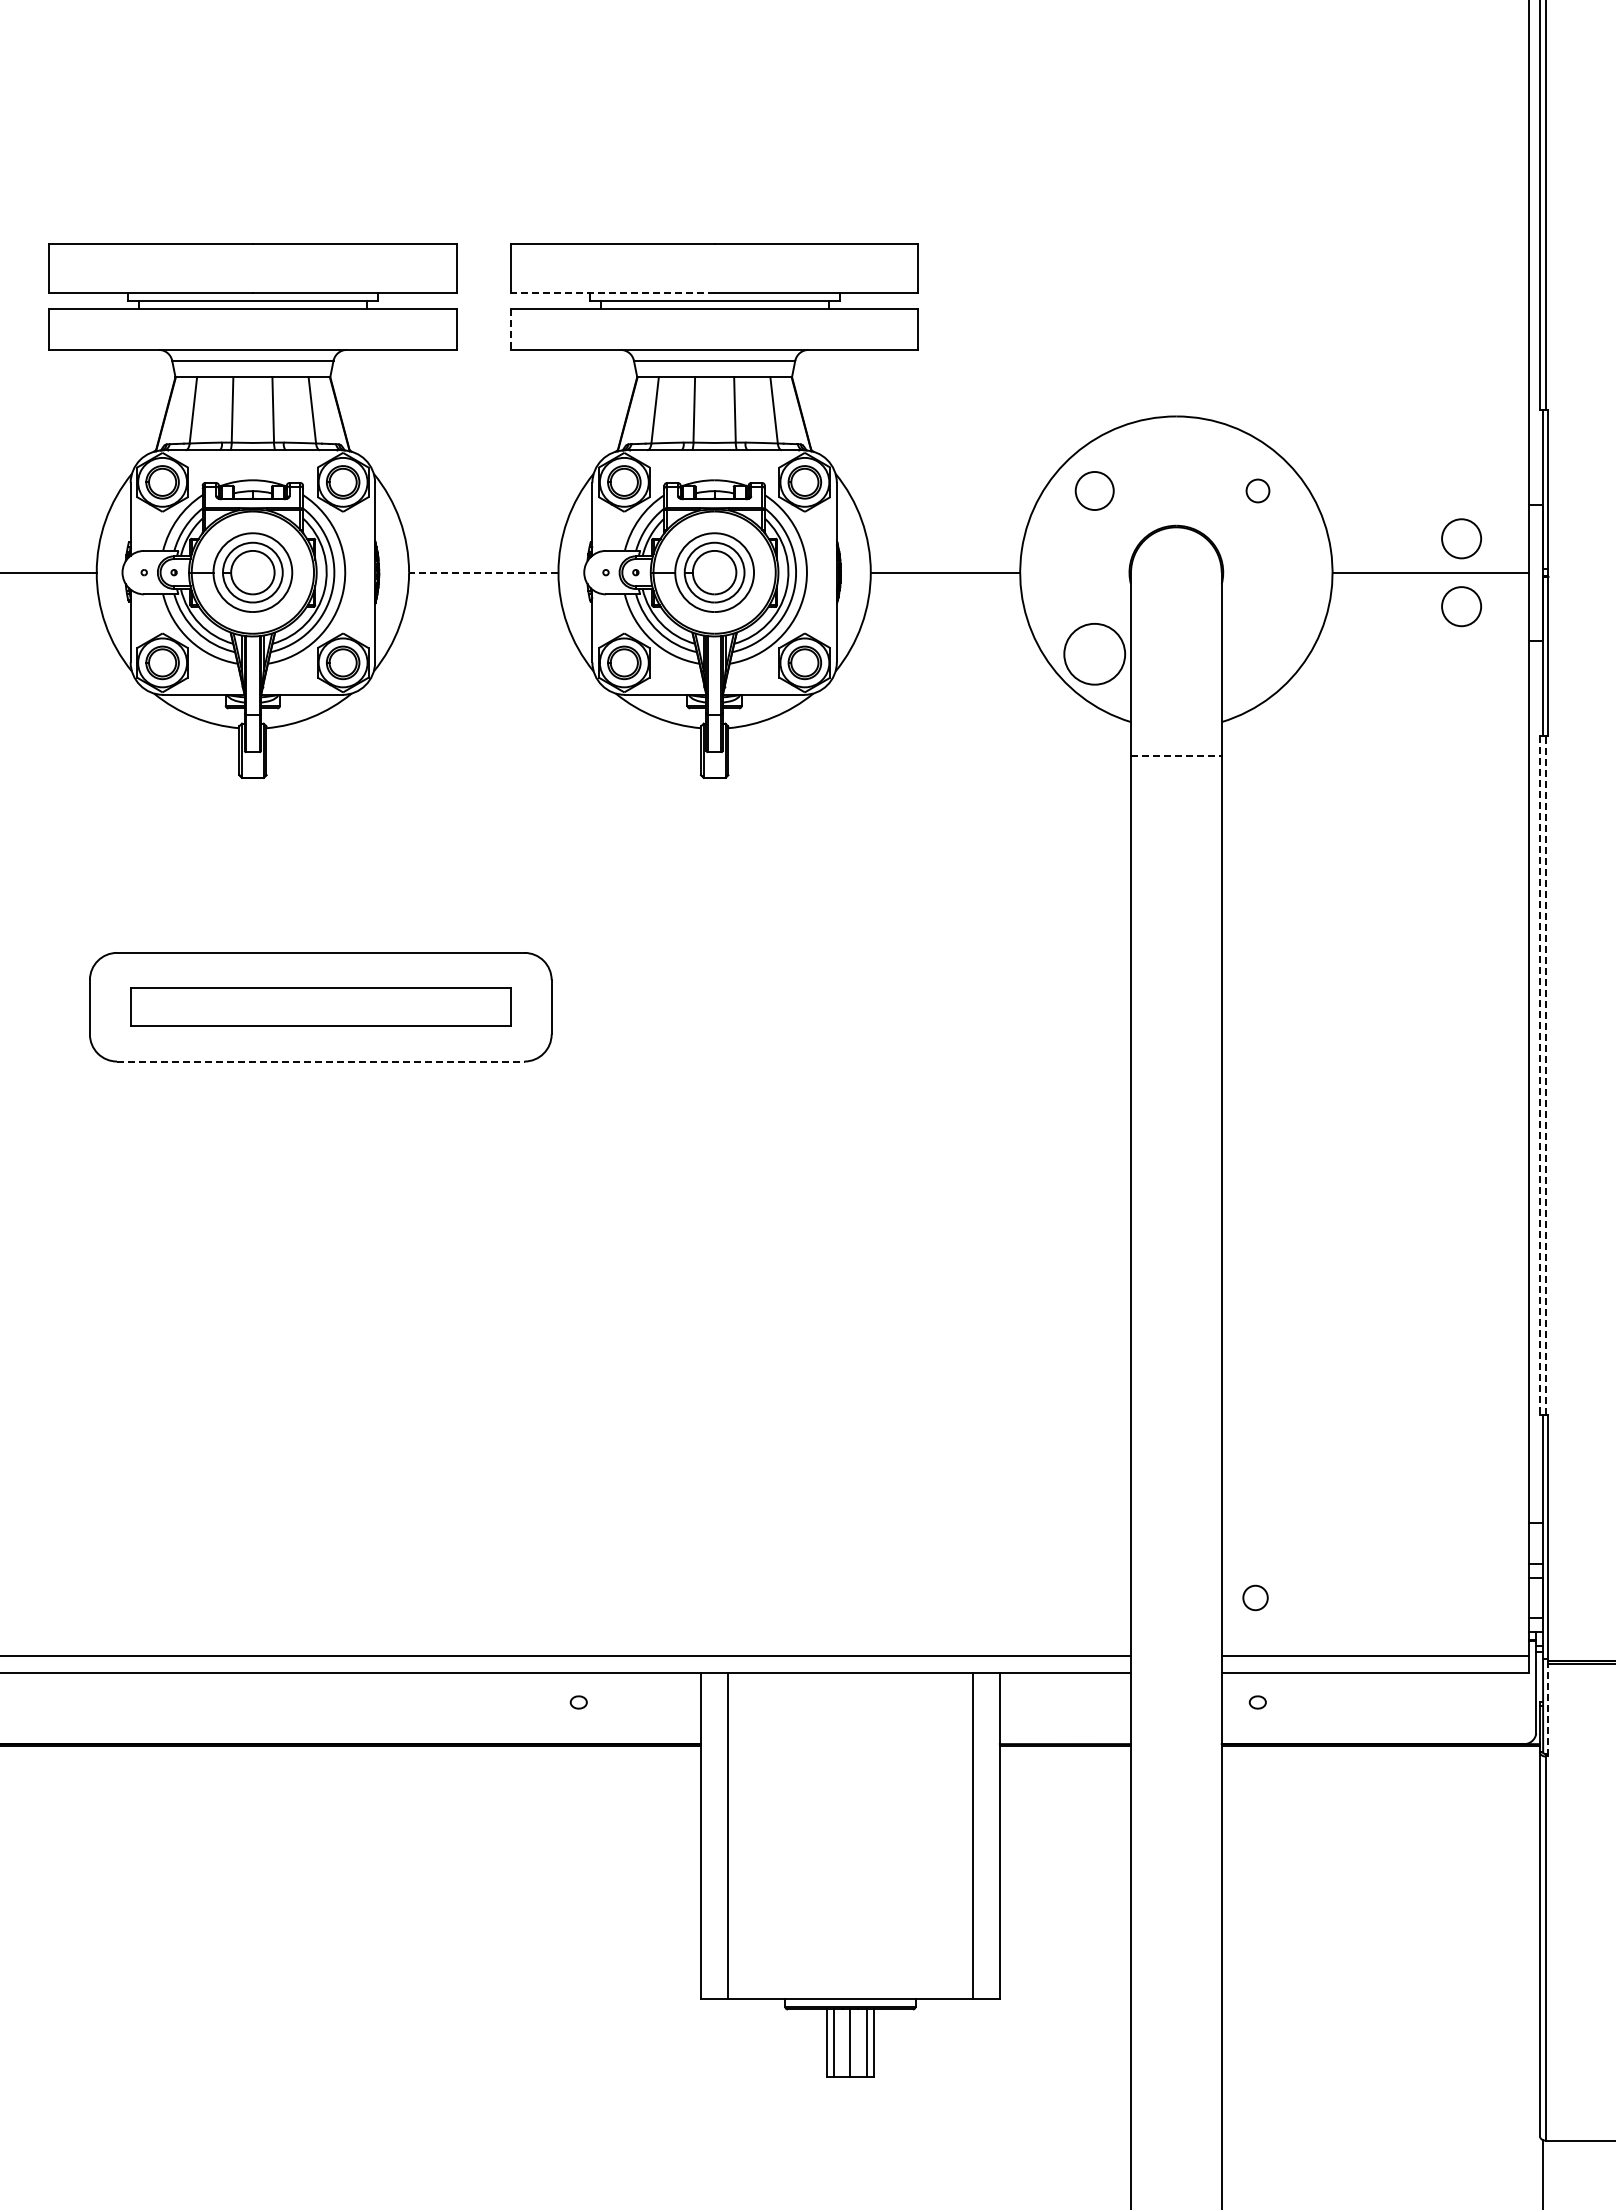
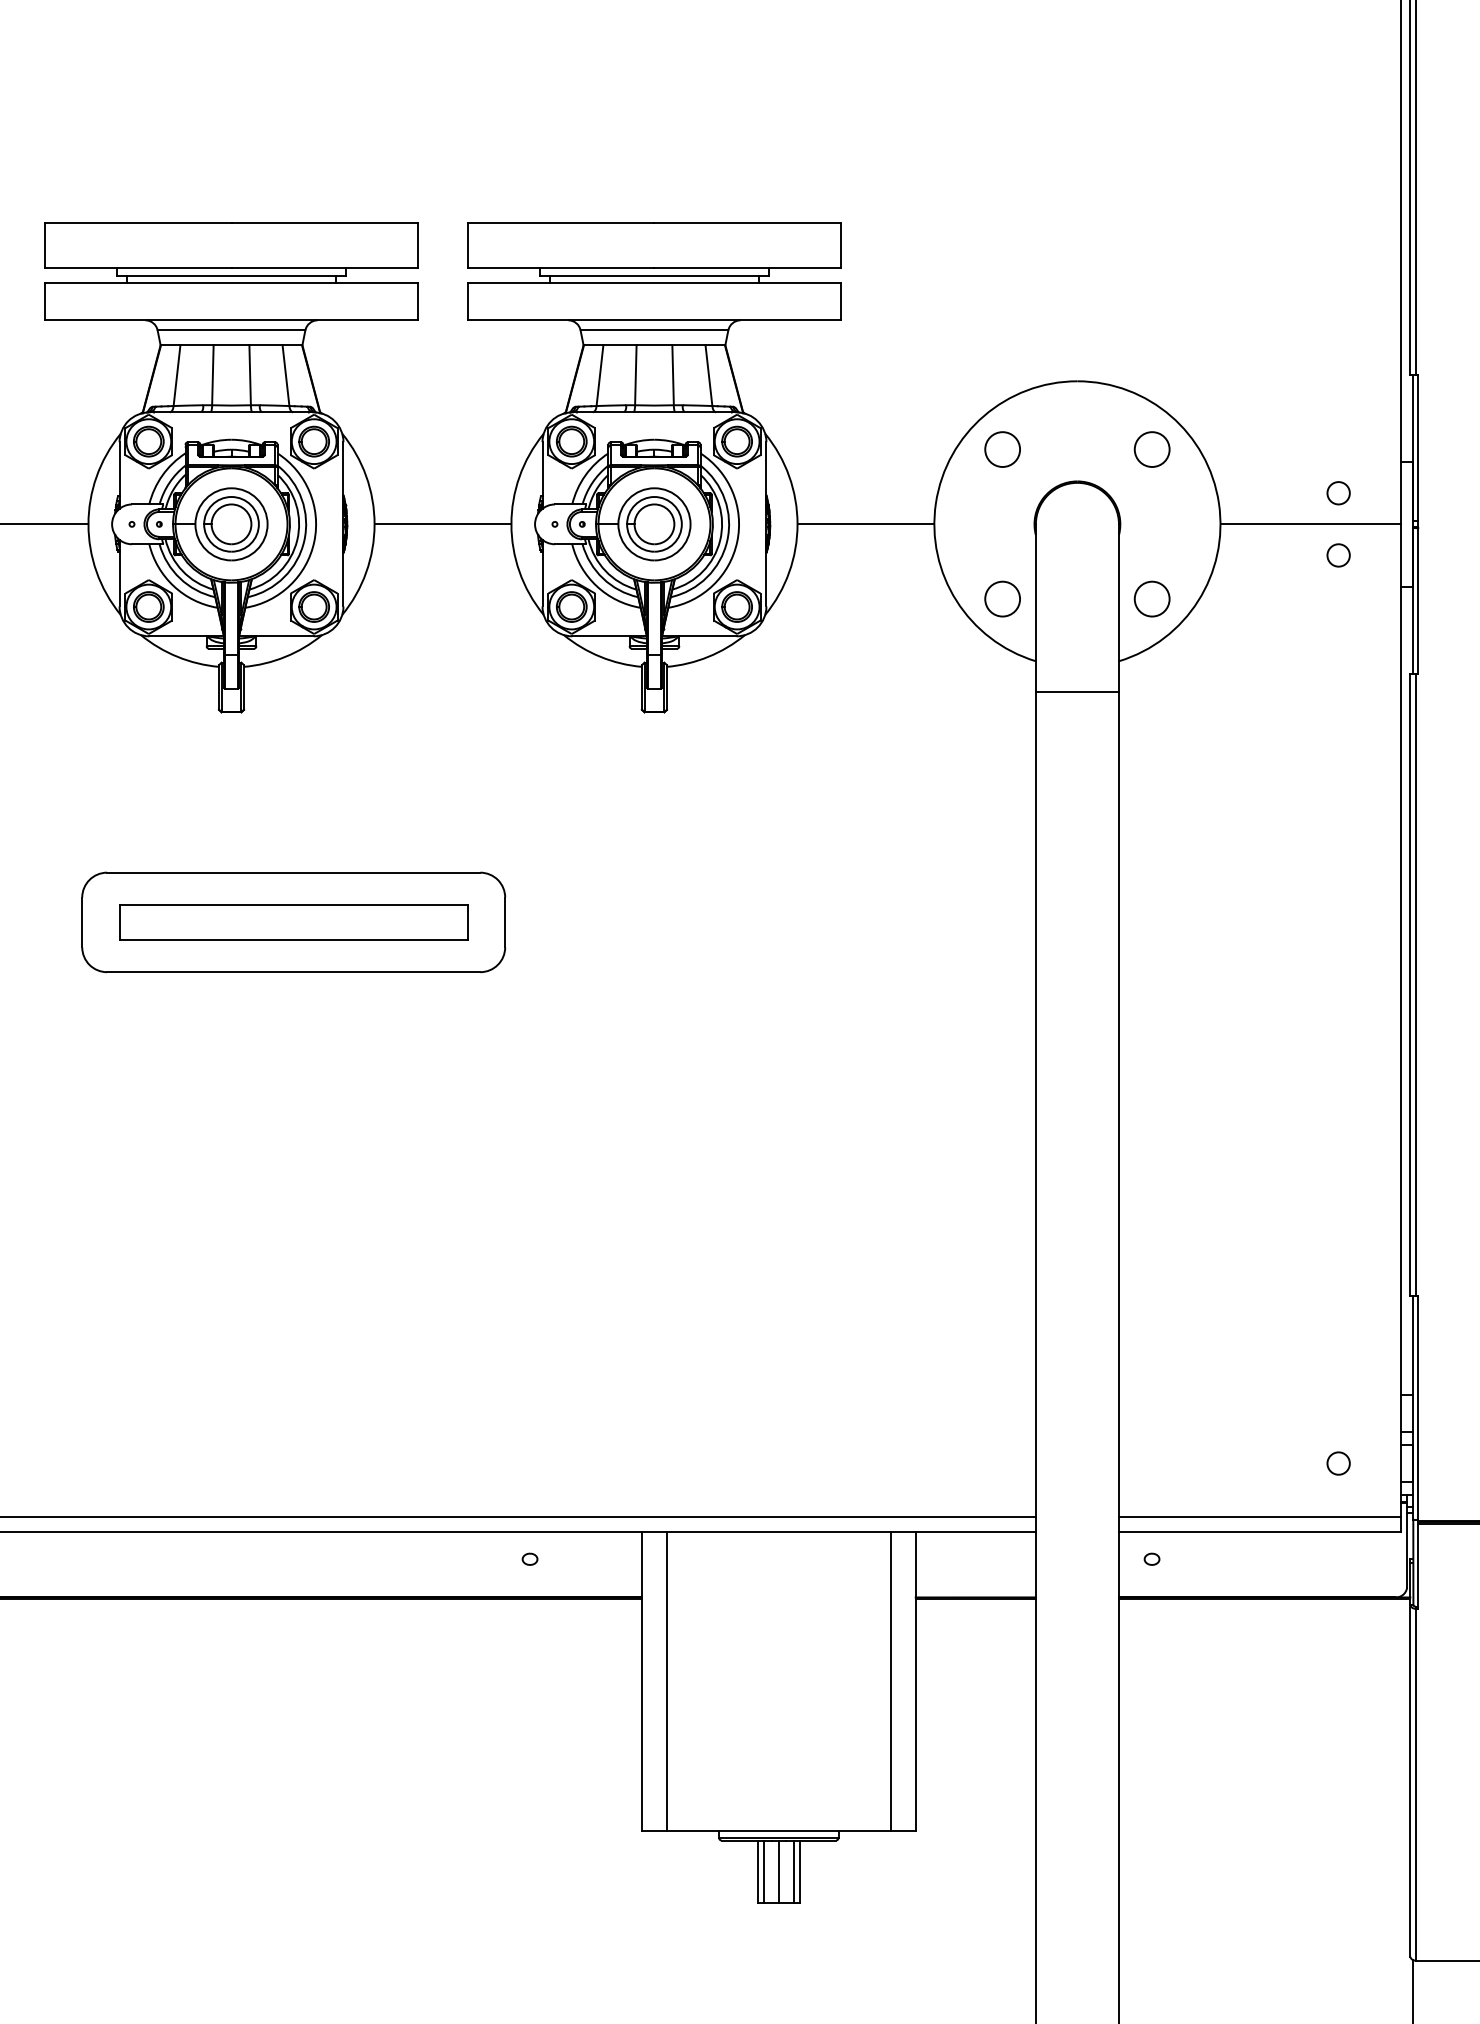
line: (612, 292) -> (560, 267), dashed -> solid
line: (510, 330) -> (467, 302), dashed -> solid
circle: (1257, 490) -> (1151, 449), size x1.67
circle: (1461, 538) -> (1338, 493), size x0.62
line: (483, 572) -> (442, 524), dashed -> solid
circle: (1461, 606) -> (1338, 555), size x0.62
circle: (1094, 654) -> (1002, 599), size x0.62
circle: (1257, 654) -> (1151, 599), added
line: (1176, 755) -> (1077, 691), dashed -> solid
line: (320, 1061) -> (293, 972), dashed -> solid
line: (1539, 1075) -> (1410, 984), dashed -> solid
line: (1545, 1075) -> (1415, 984), dashed -> solid
circle: (1255, 1597) -> (1338, 1463), moved
line: (1548, 1709) -> (1418, 1565), dashed -> solid

